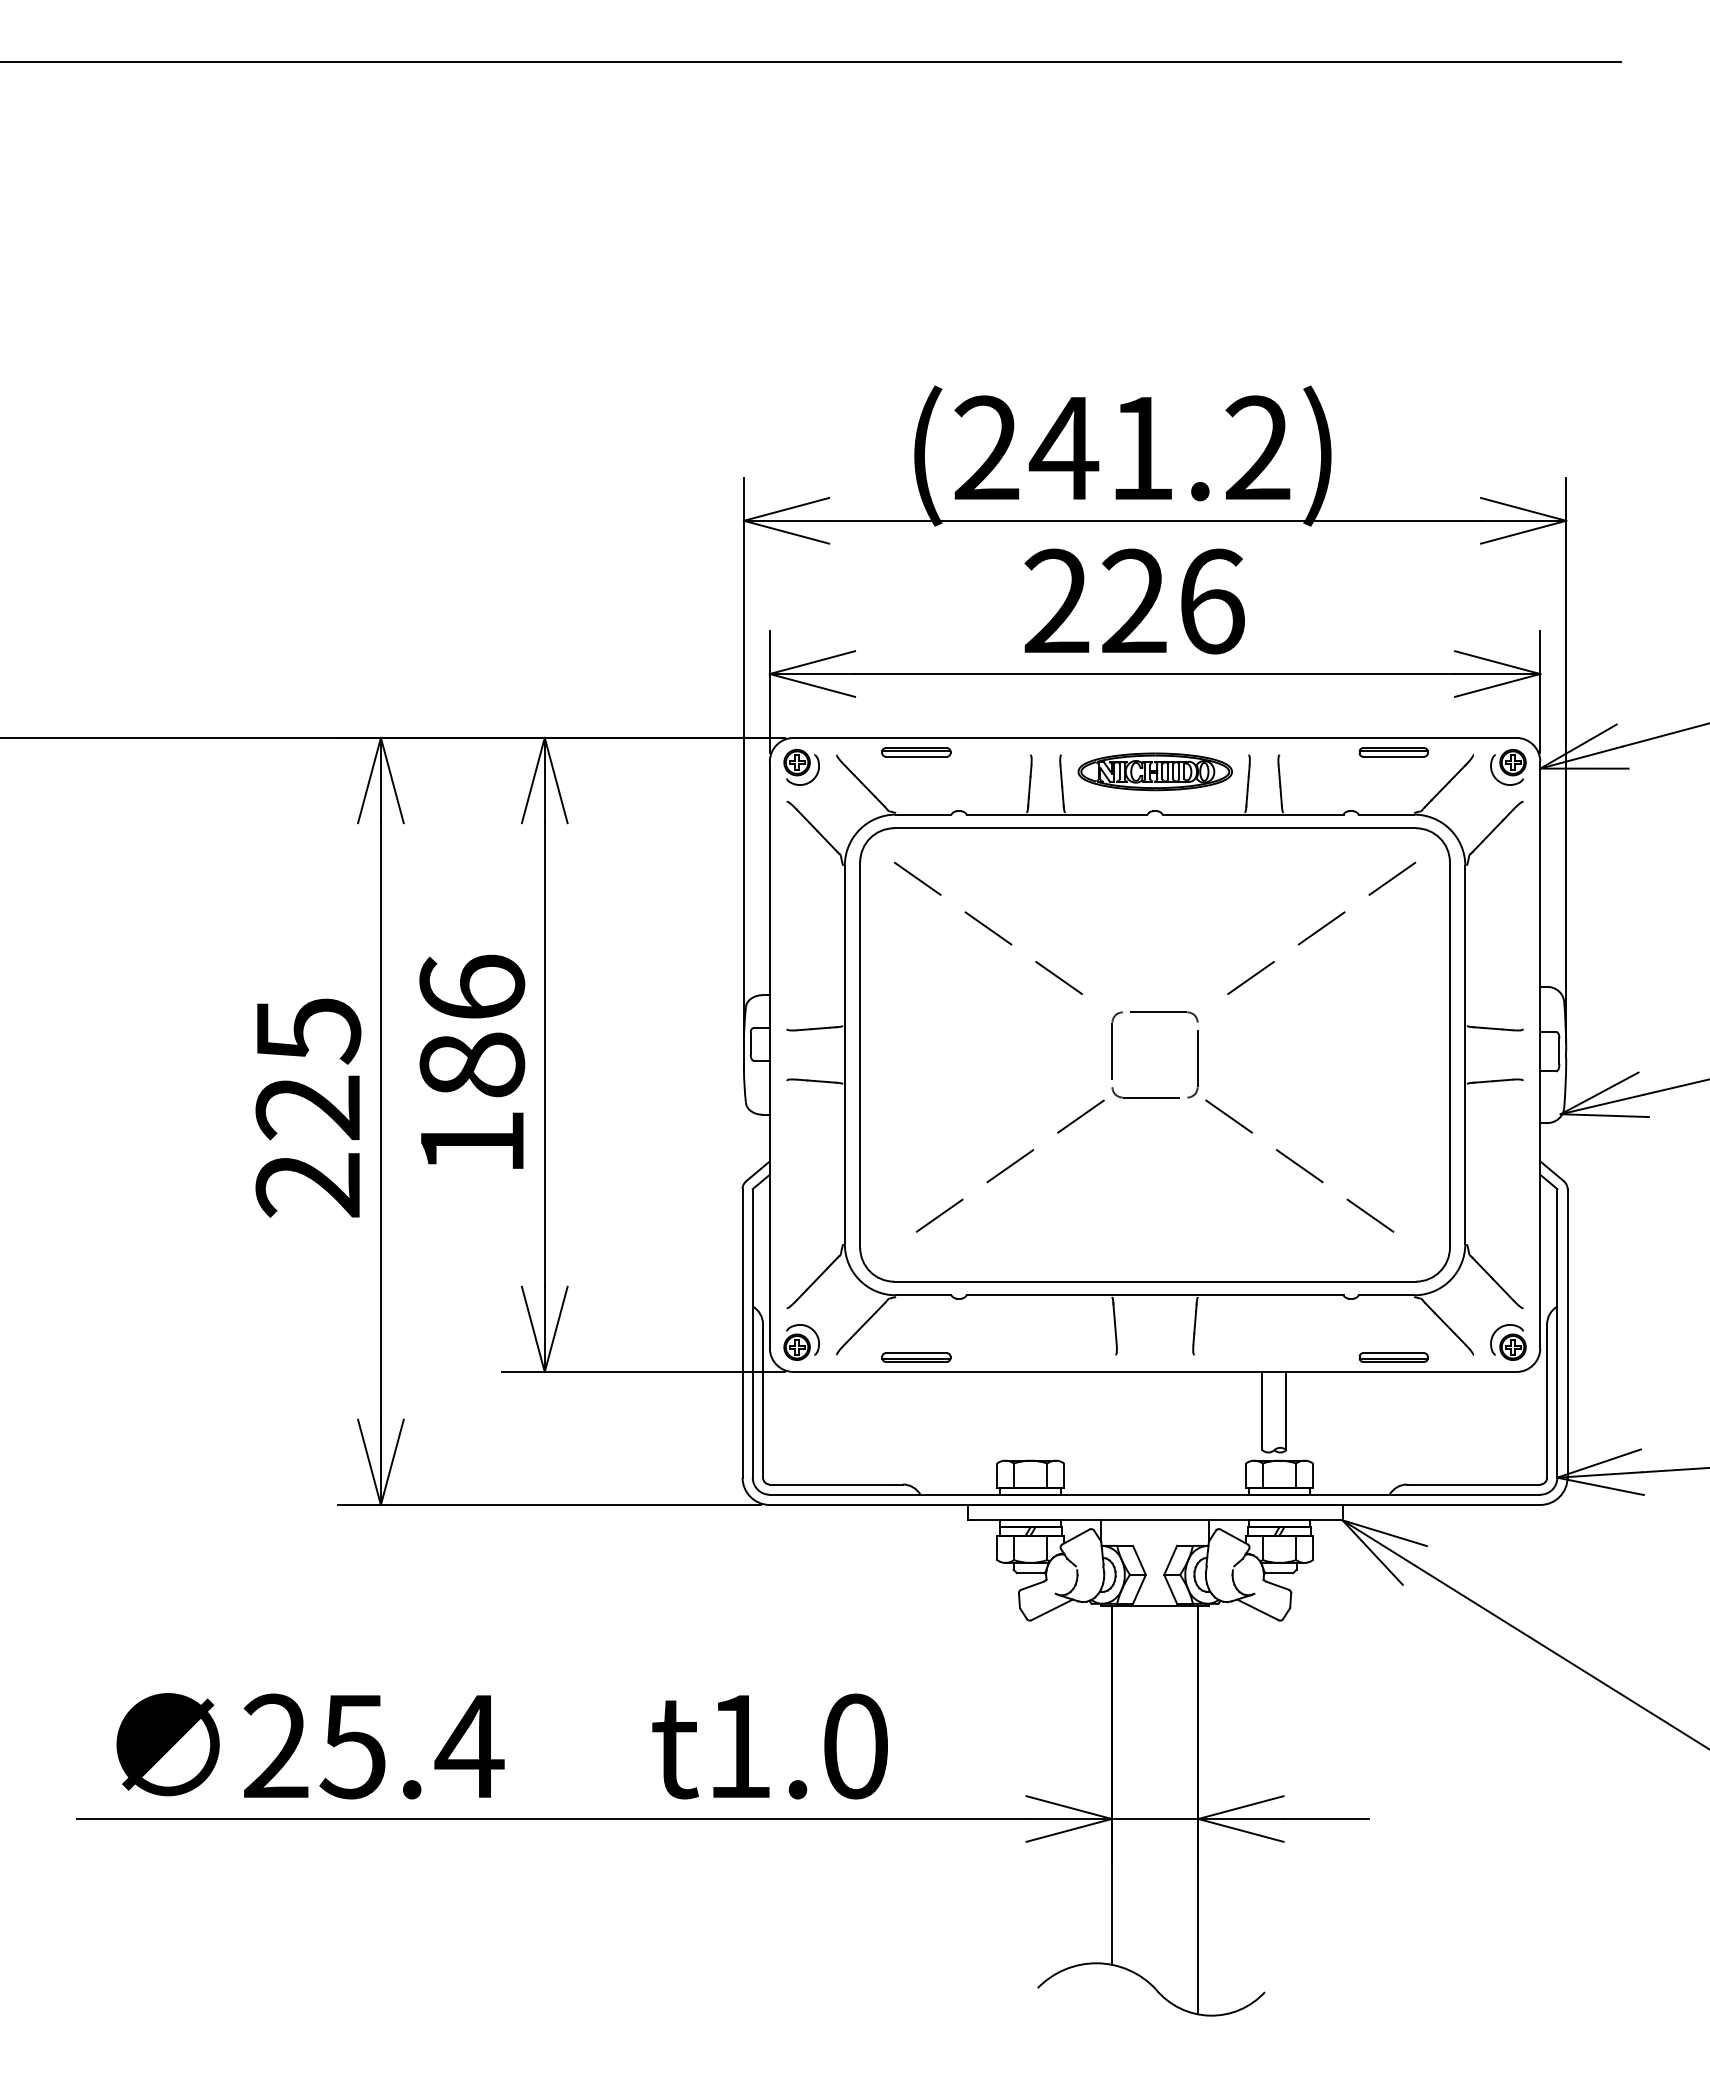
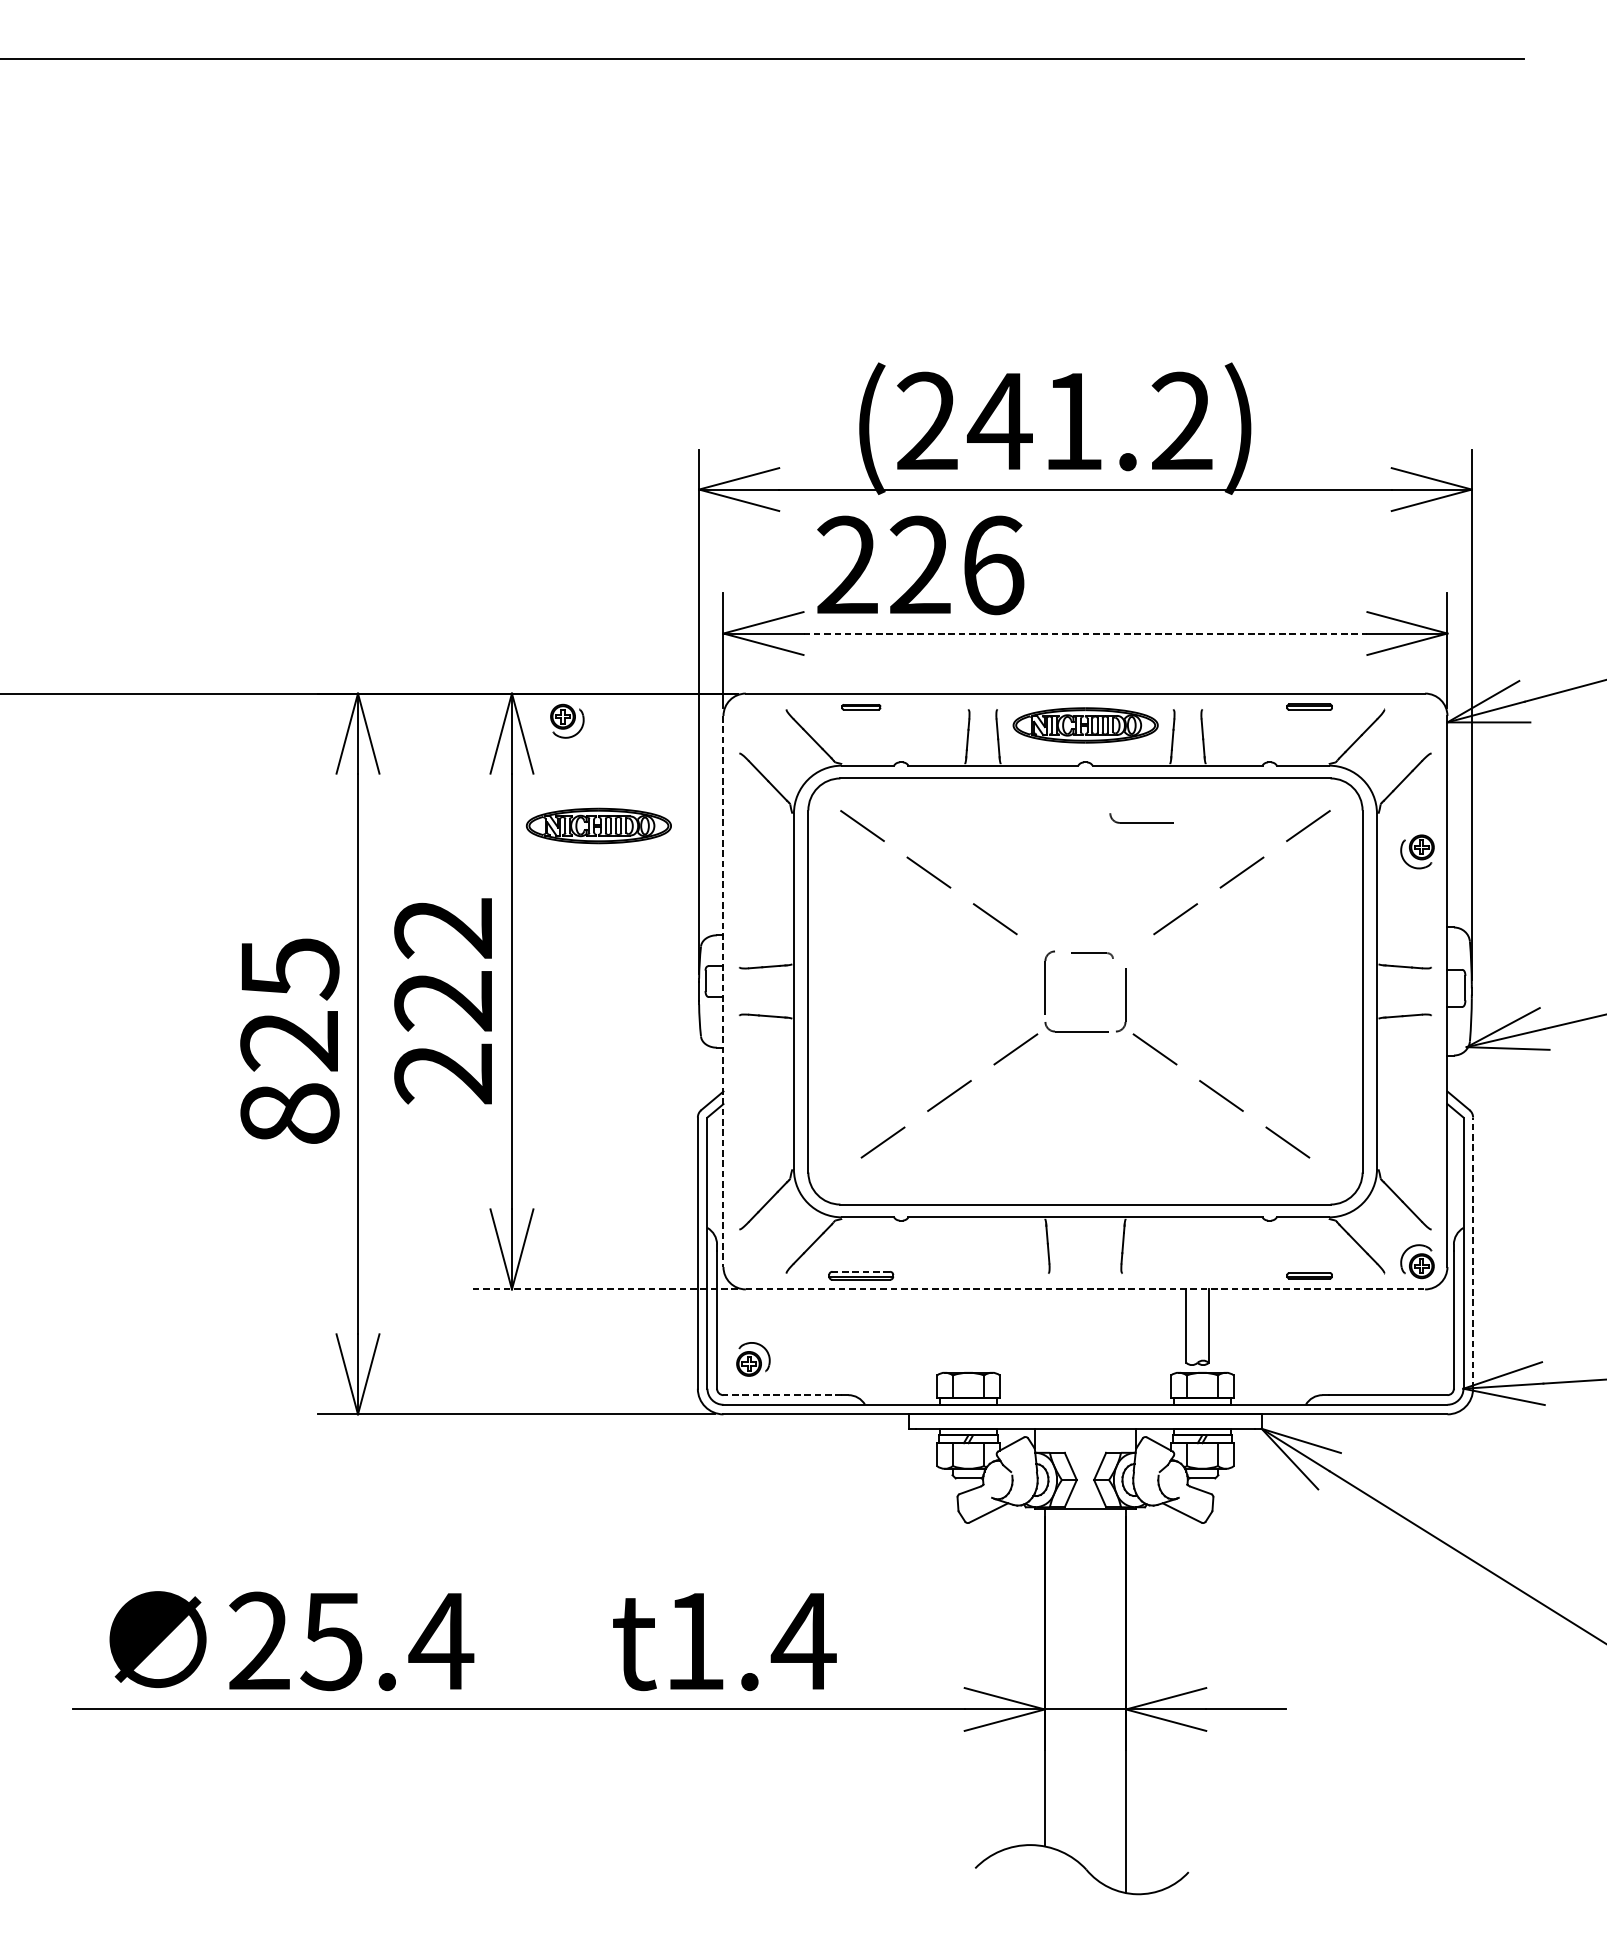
text: (1134, 601) -> (920, 565), moved
line: (1155, 674) -> (1085, 633), solid -> dashed
part: (916, 752) -> (861, 707), size x0.6
part: (1393, 752) -> (1309, 707), size x0.7
part: (801, 767) -> (567, 721), moved
part: (1508, 767) -> (1417, 851), moved
part: (1214, 870) -> (1141, 818), added
part: (636, 878) -> (598, 825), added
part: (1164, 1016) -> (1094, 955), size x0.6
line: (769, 1055) -> (723, 992), solid -> dashed
text: (472, 1064) -> (444, 1000), 186 -> 222
text: (308, 1184) -> (289, 1113), 225 -> 825
line: (1567, 1332) -> (1473, 1252), solid -> dashed
part: (801, 1342) -> (753, 1359), moved
line: (916, 1353) -> (861, 1272), solid -> dashed
part: (1393, 1357) -> (1309, 1275), size x0.7
line: (643, 1372) -> (604, 1289), solid -> dashed
line: (1155, 1372) -> (1085, 1289), solid -> dashed
line: (832, 1484) -> (782, 1395), solid -> dashed
text: (855, 1746) -> (803, 1641), t1.0 -> t1.4

